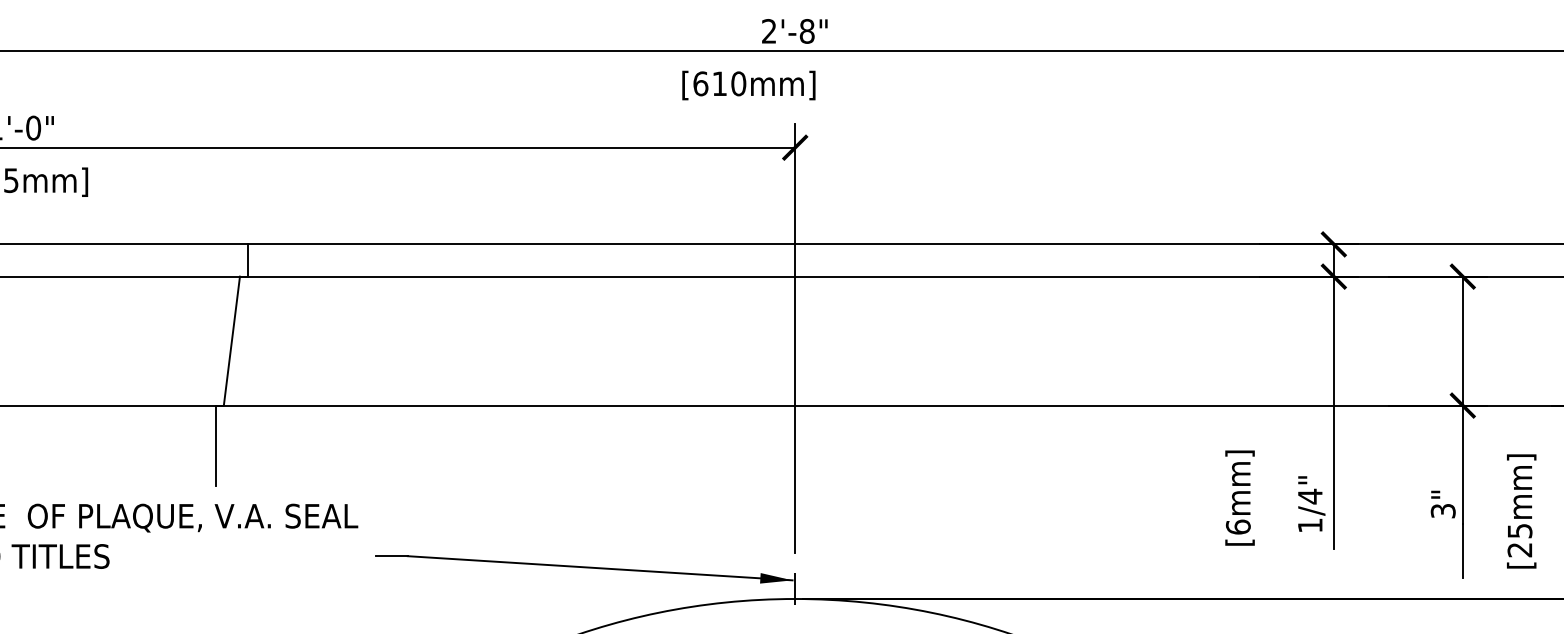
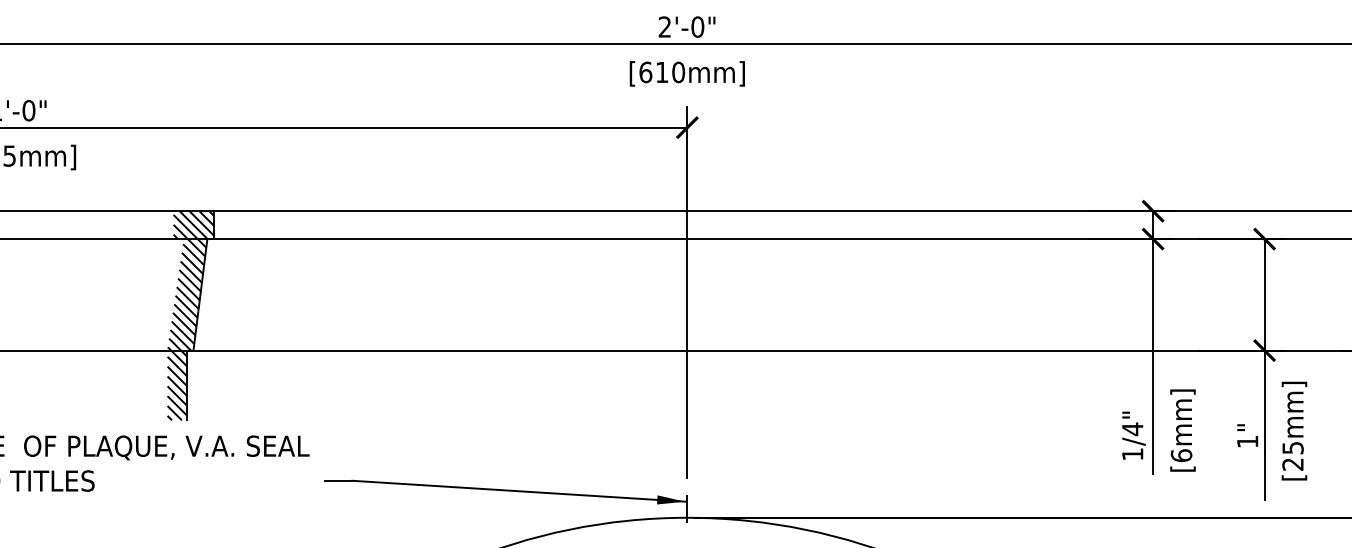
text: (806, 30) -> (697, 26), 2'-8" -> 2'-0"
text: (747, 85) -> (686, 73), moved
hatch: (220, 365) -> (190, 315), added
text: (1239, 498) -> (1182, 430), moved
text: (1443, 510) -> (1247, 441), 3" -> 1"
text: (1521, 510) -> (1294, 430), moved

